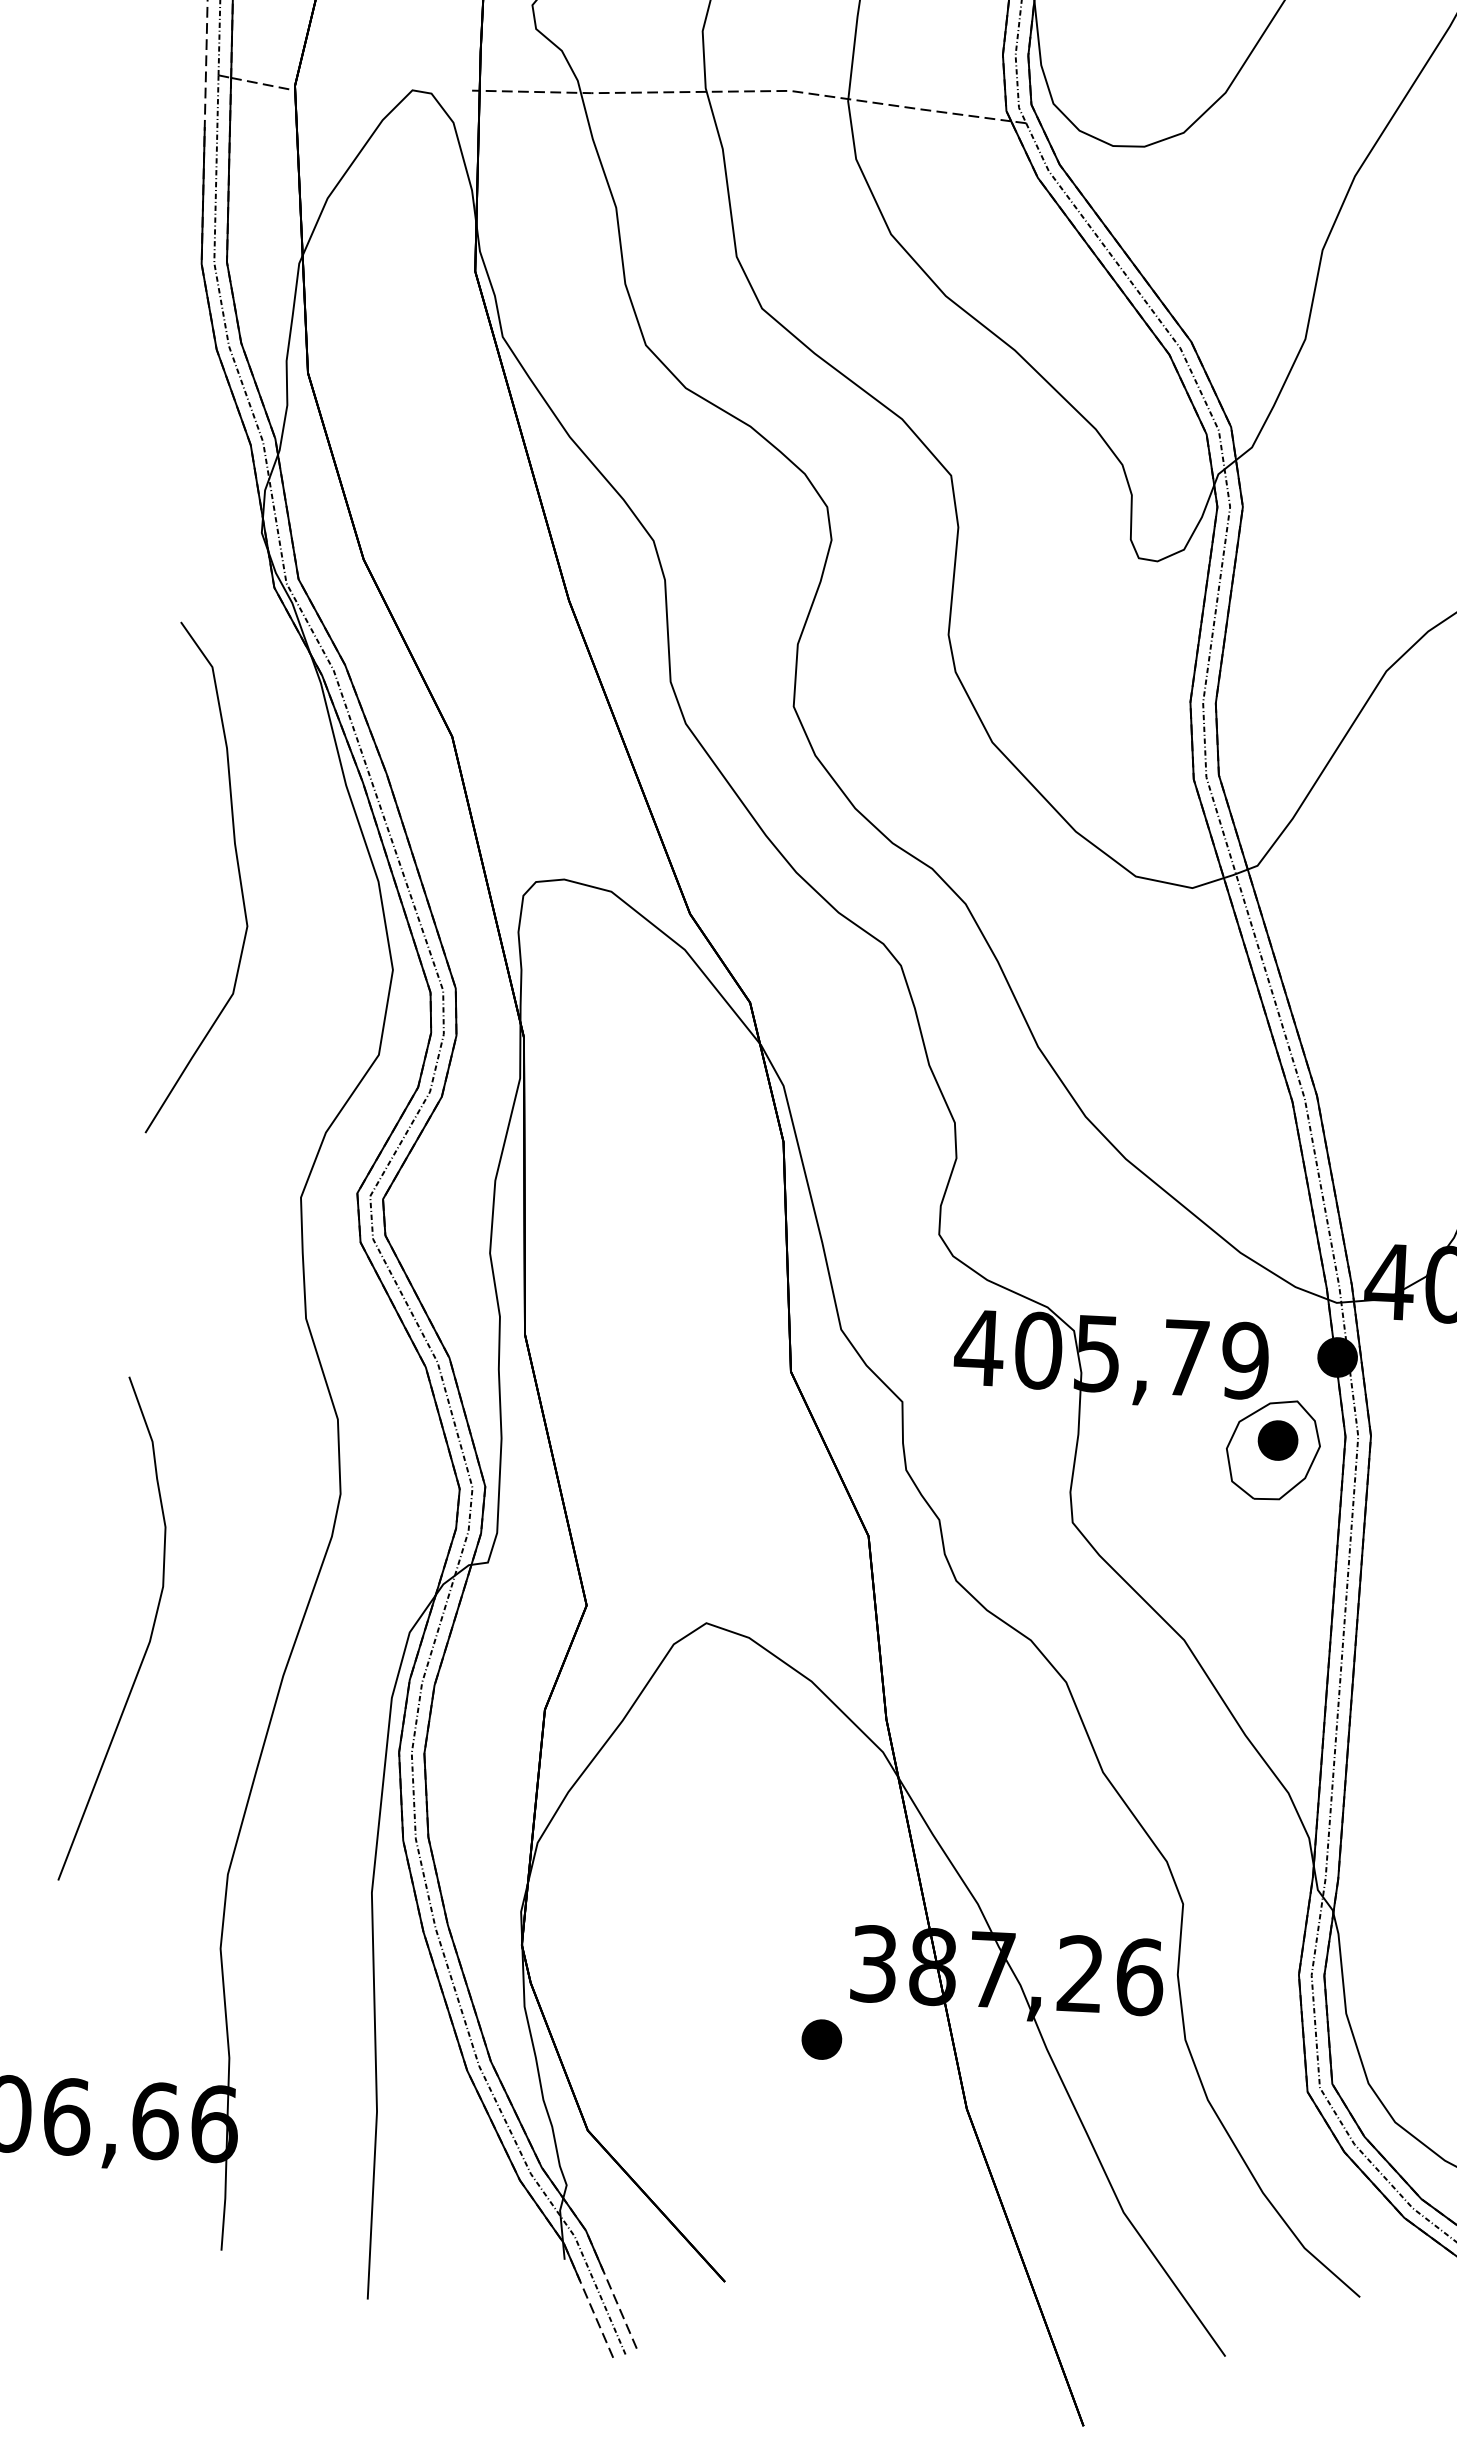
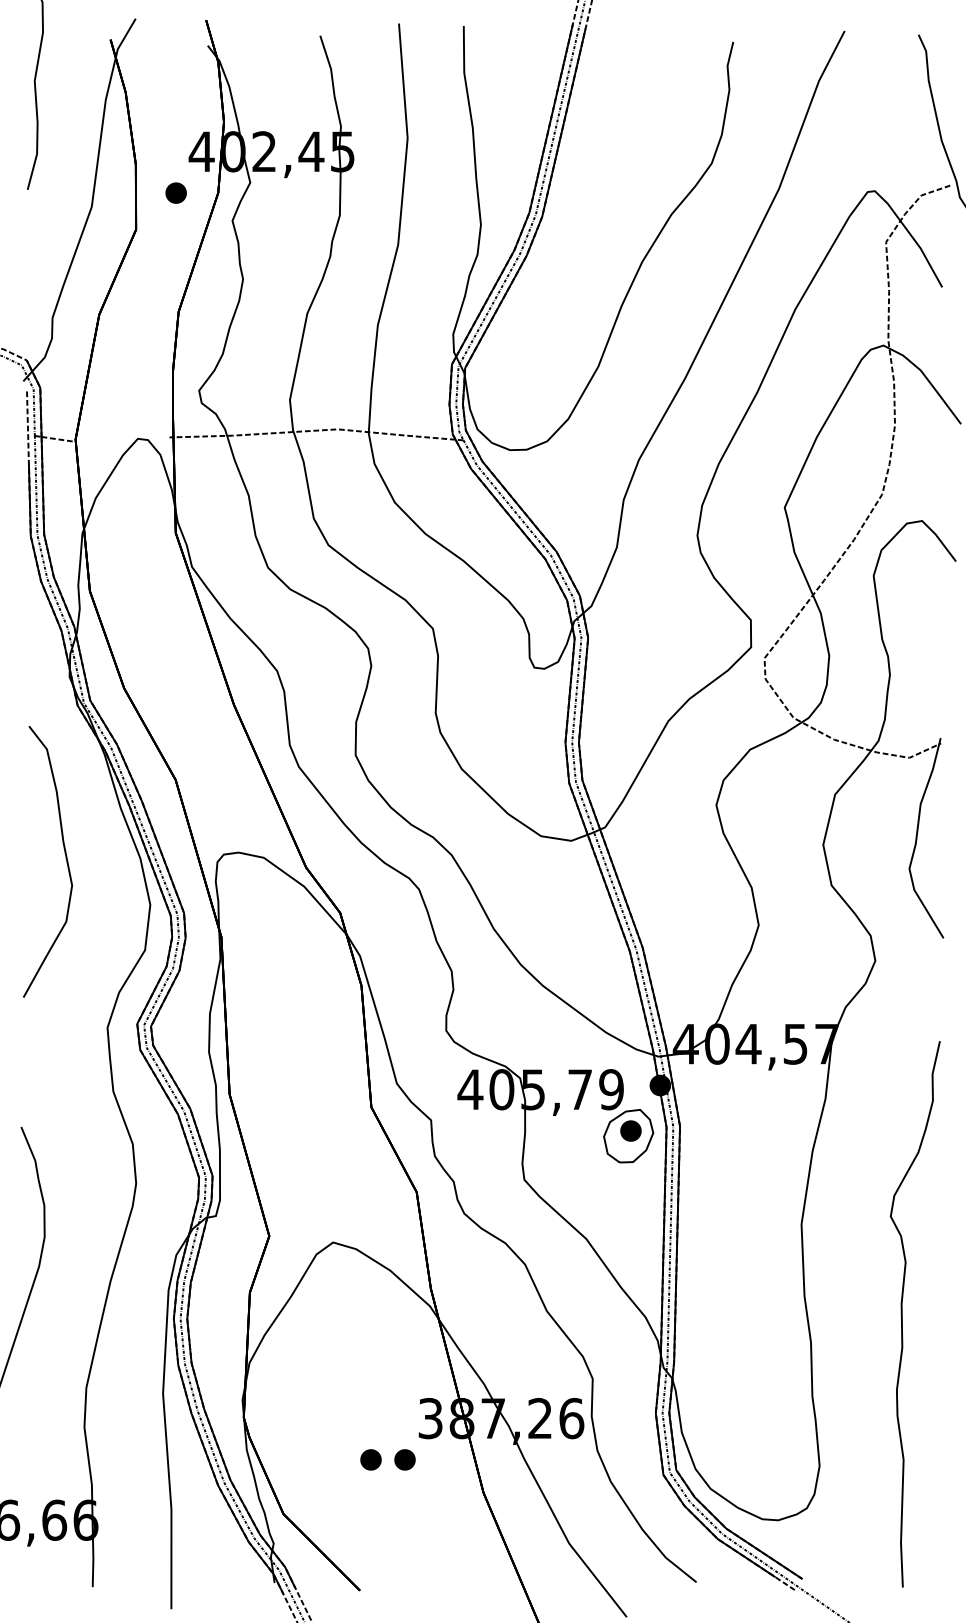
part: (756, 2035) -> (370, 1459), added

